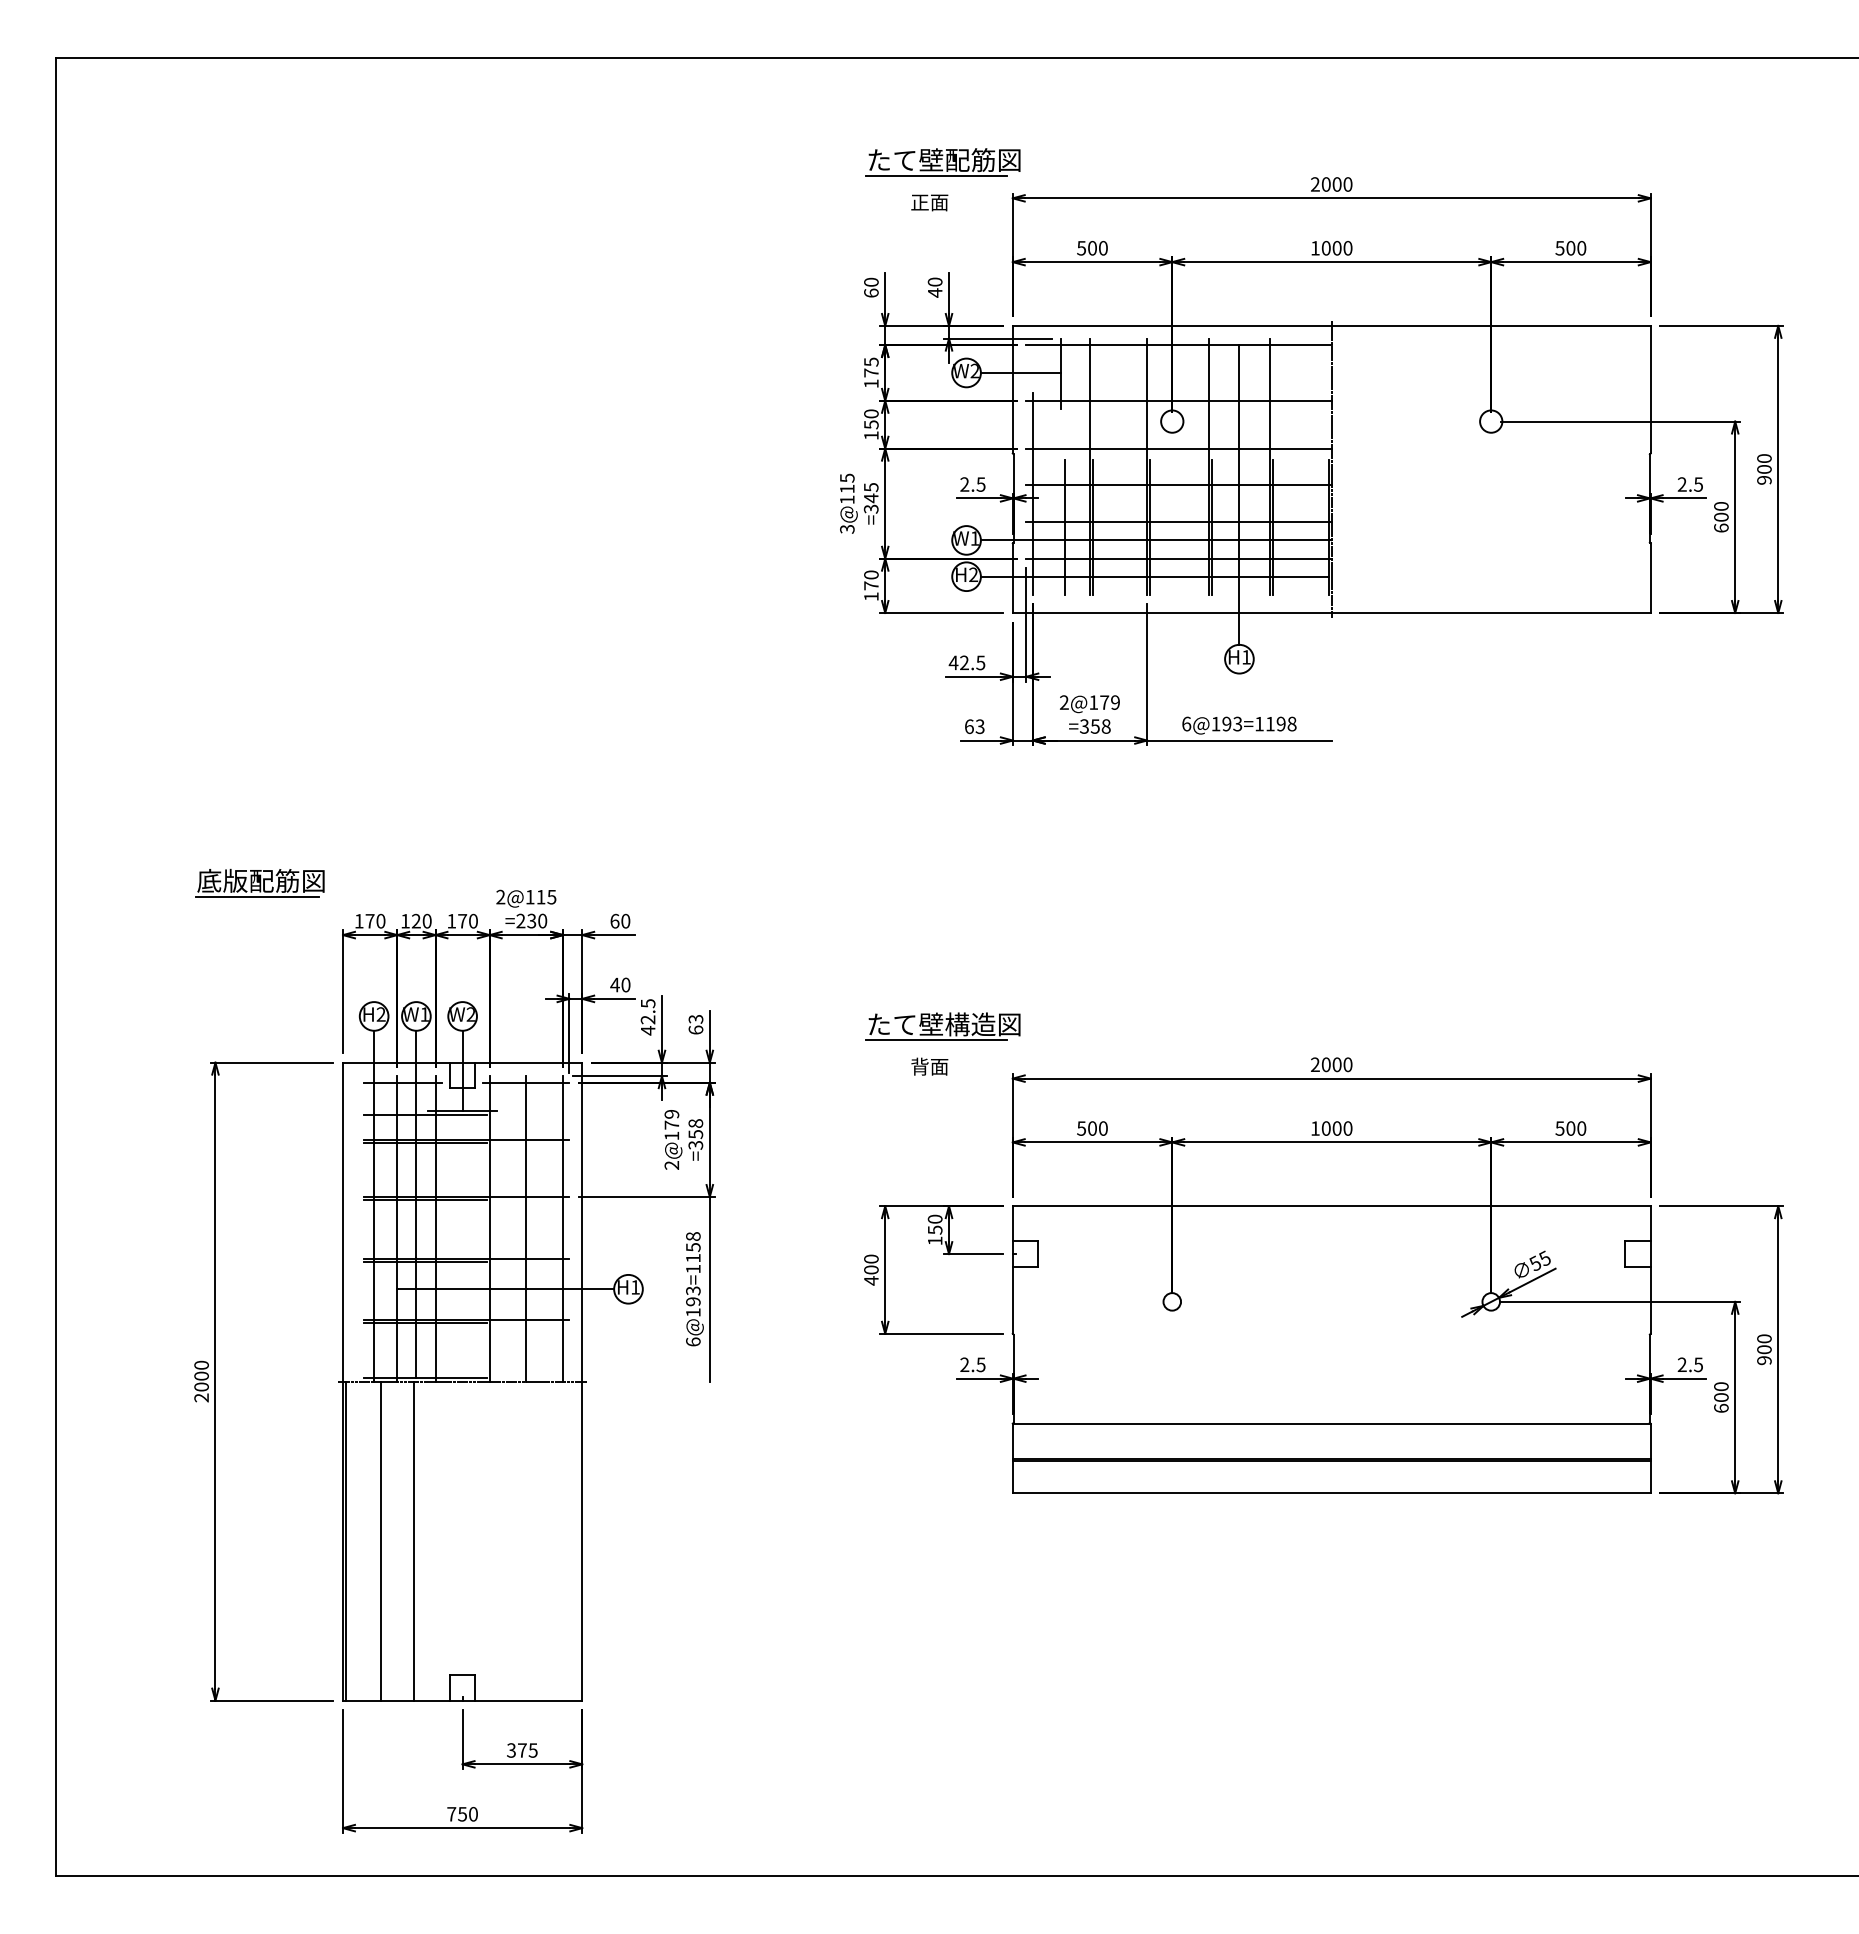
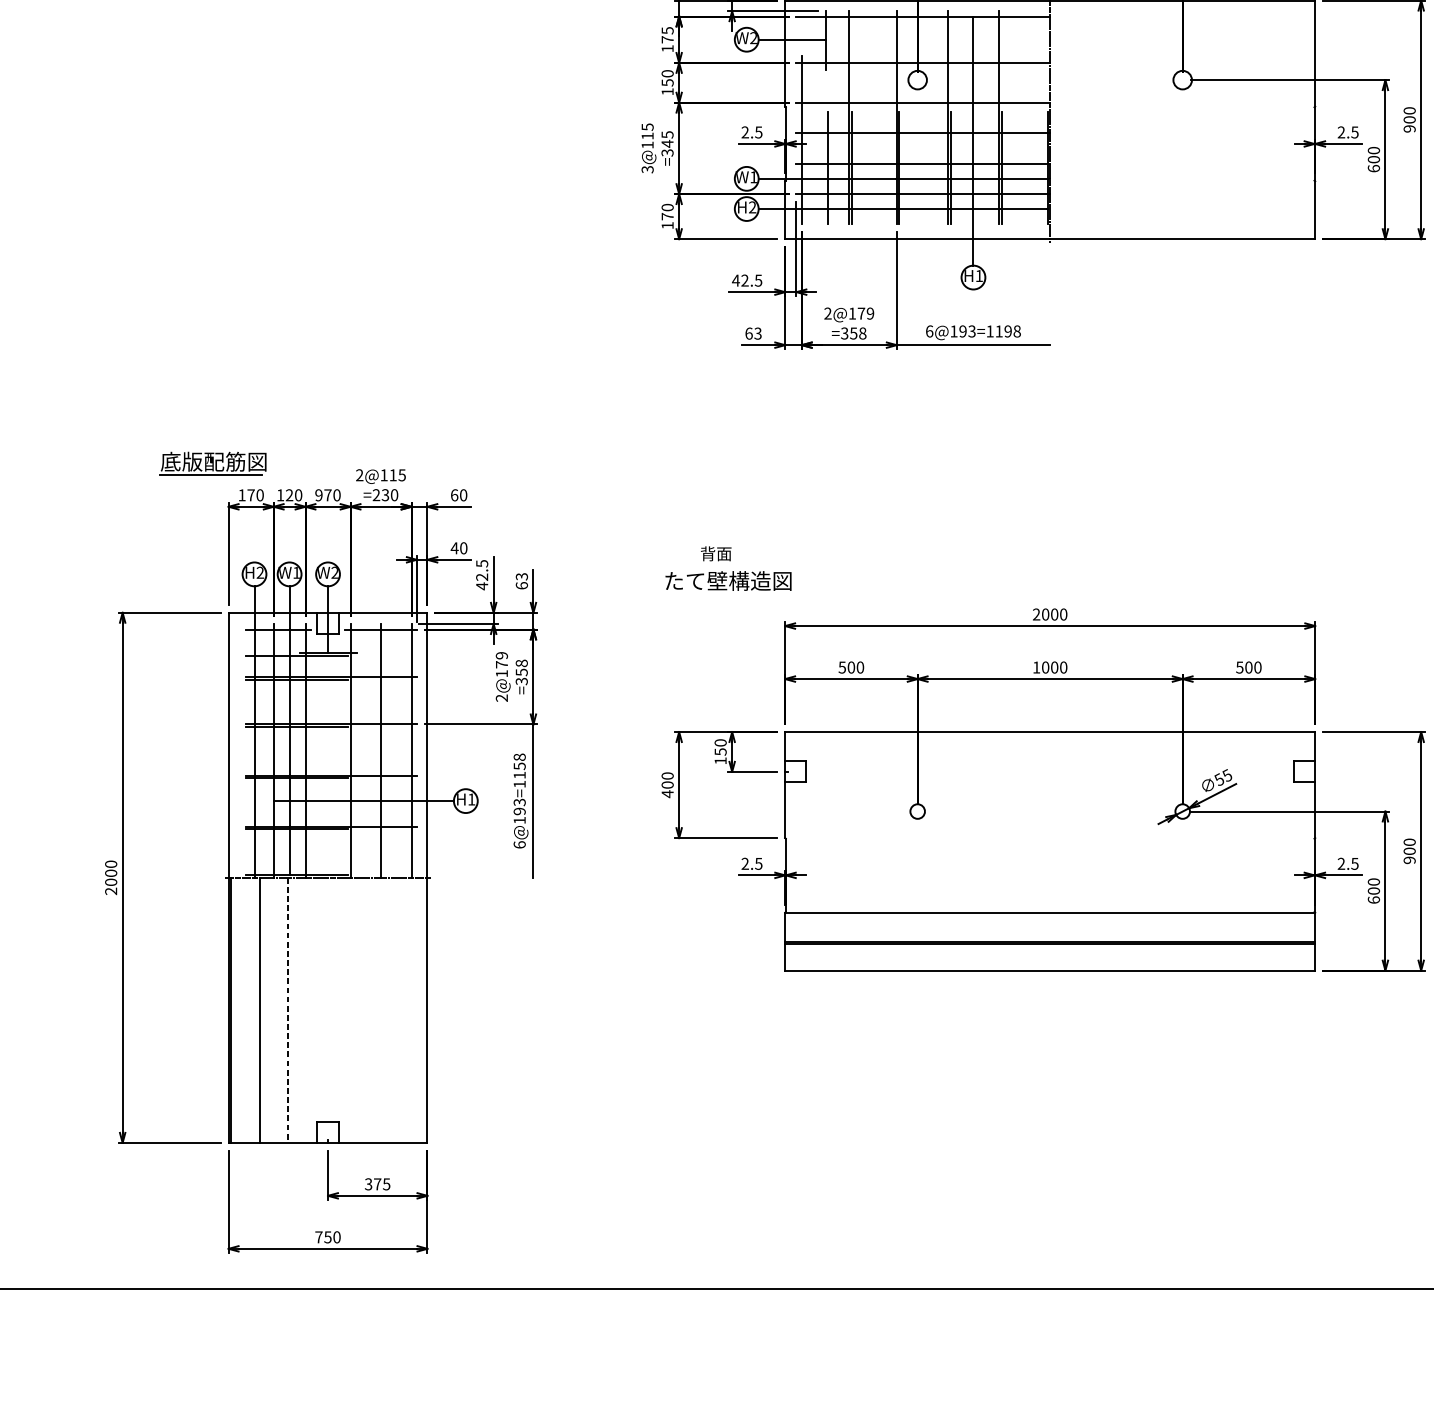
part: (259, 882) -> (212, 463), moved
text: (451, 920) -> (318, 494), 170 -> 970
line: (936, 1040) -> (721, 594), removed
text: (929, 1066) -> (715, 553), moved
line: (413, 1541) -> (287, 1010), solid -> dashed

